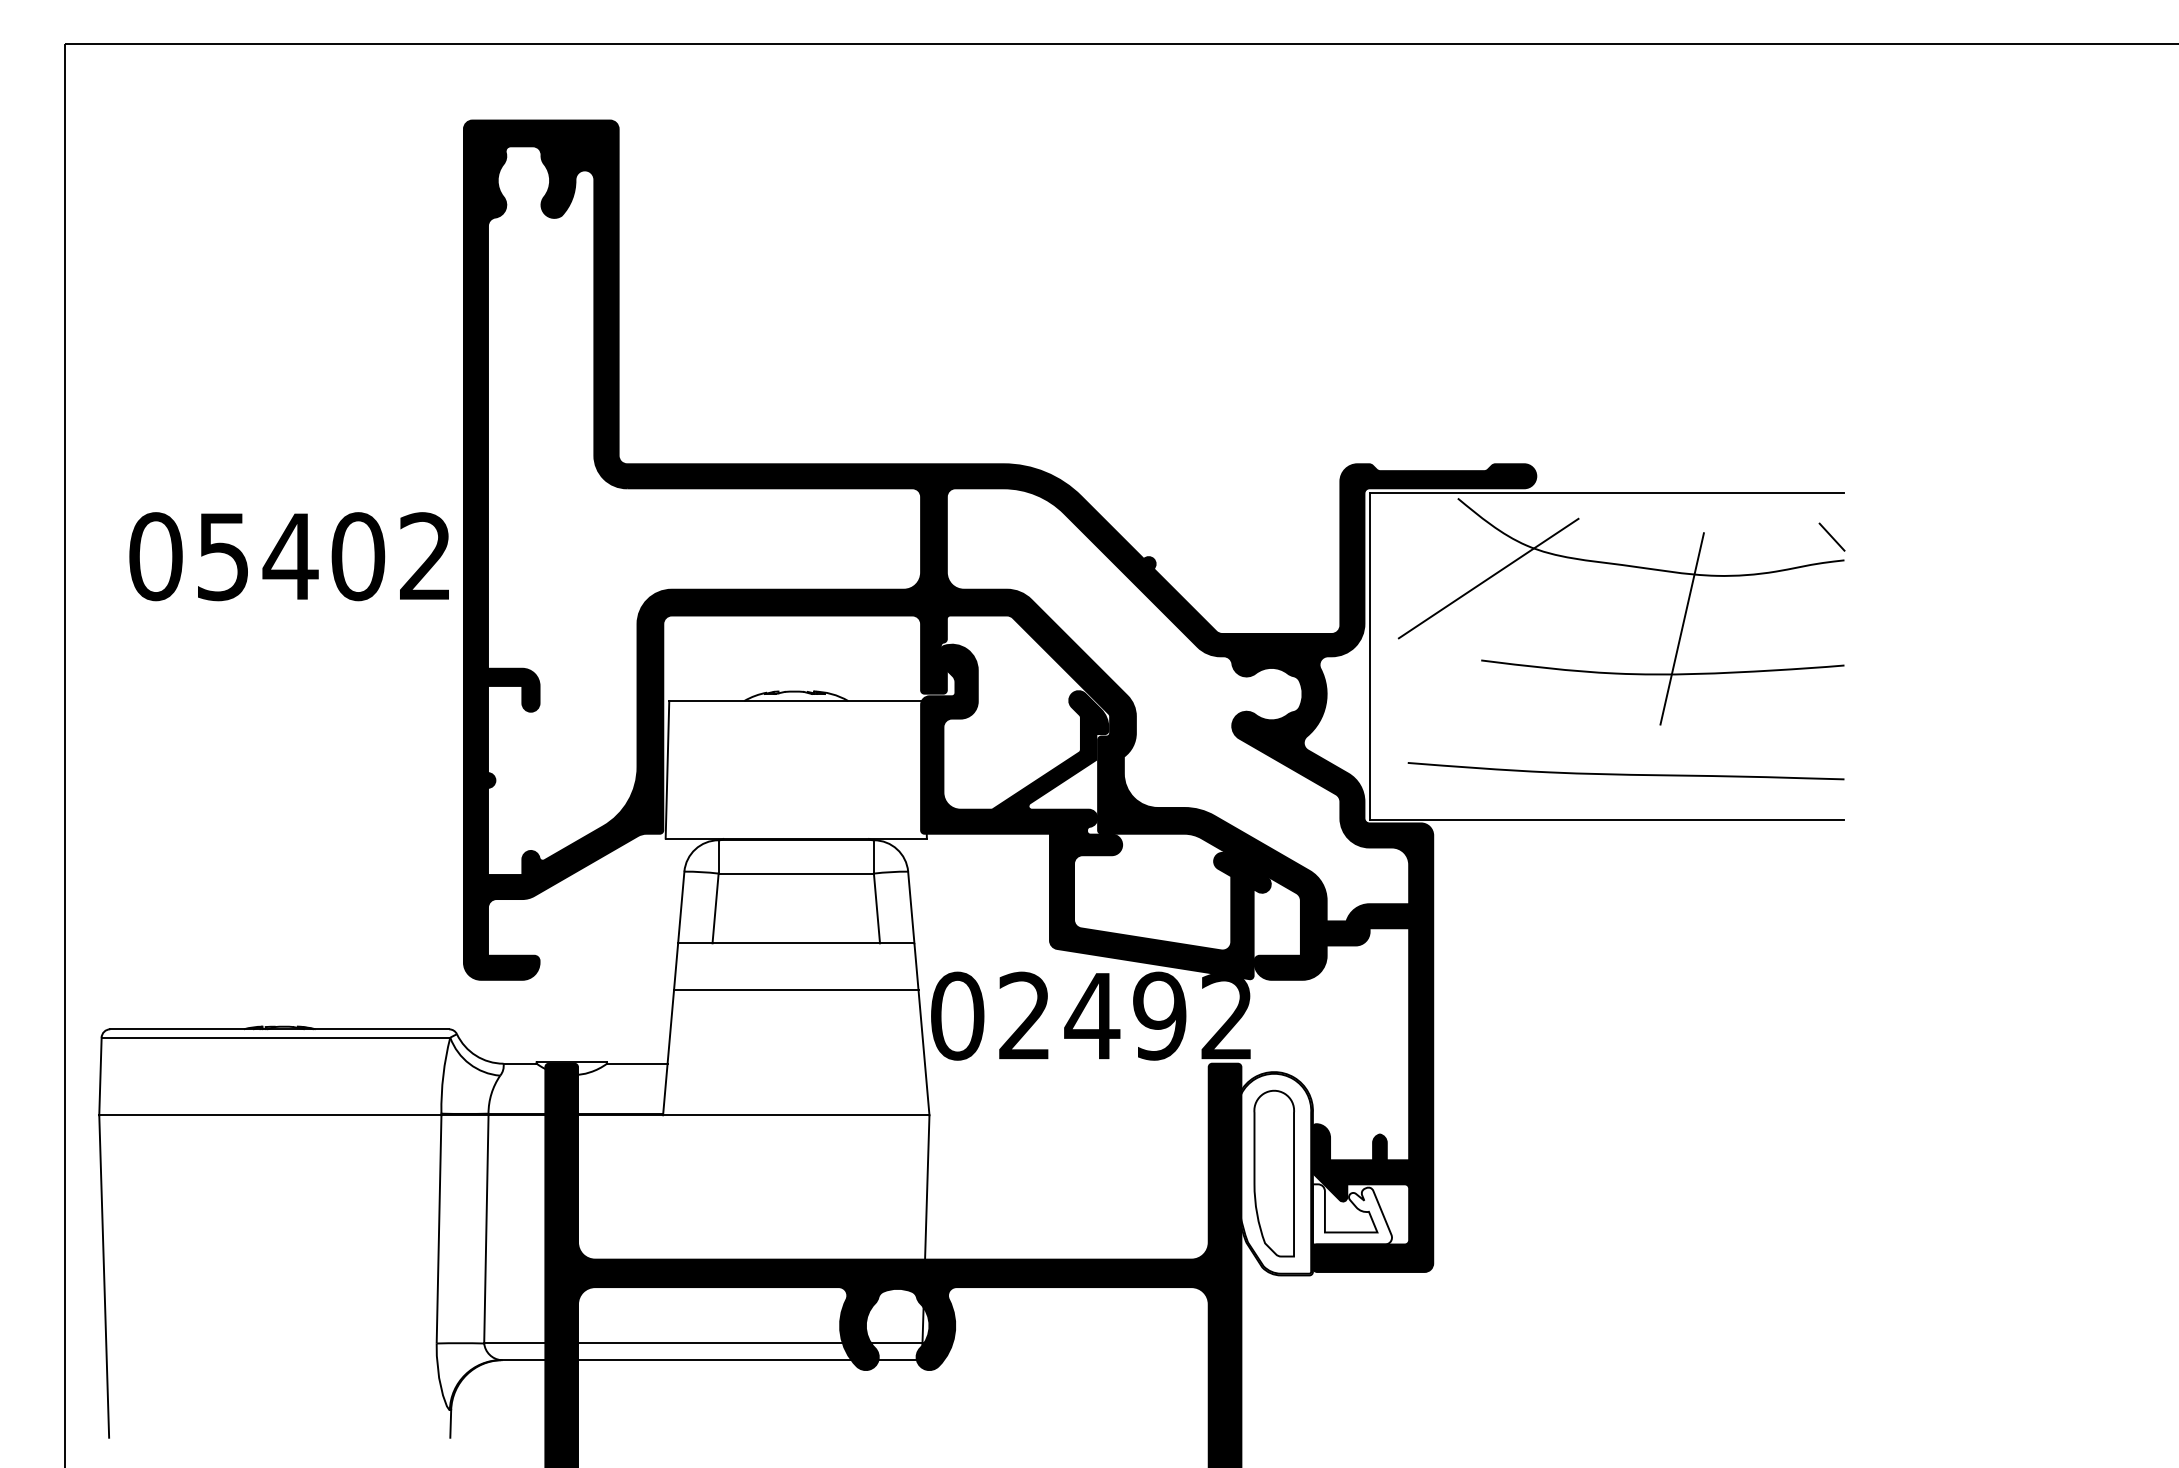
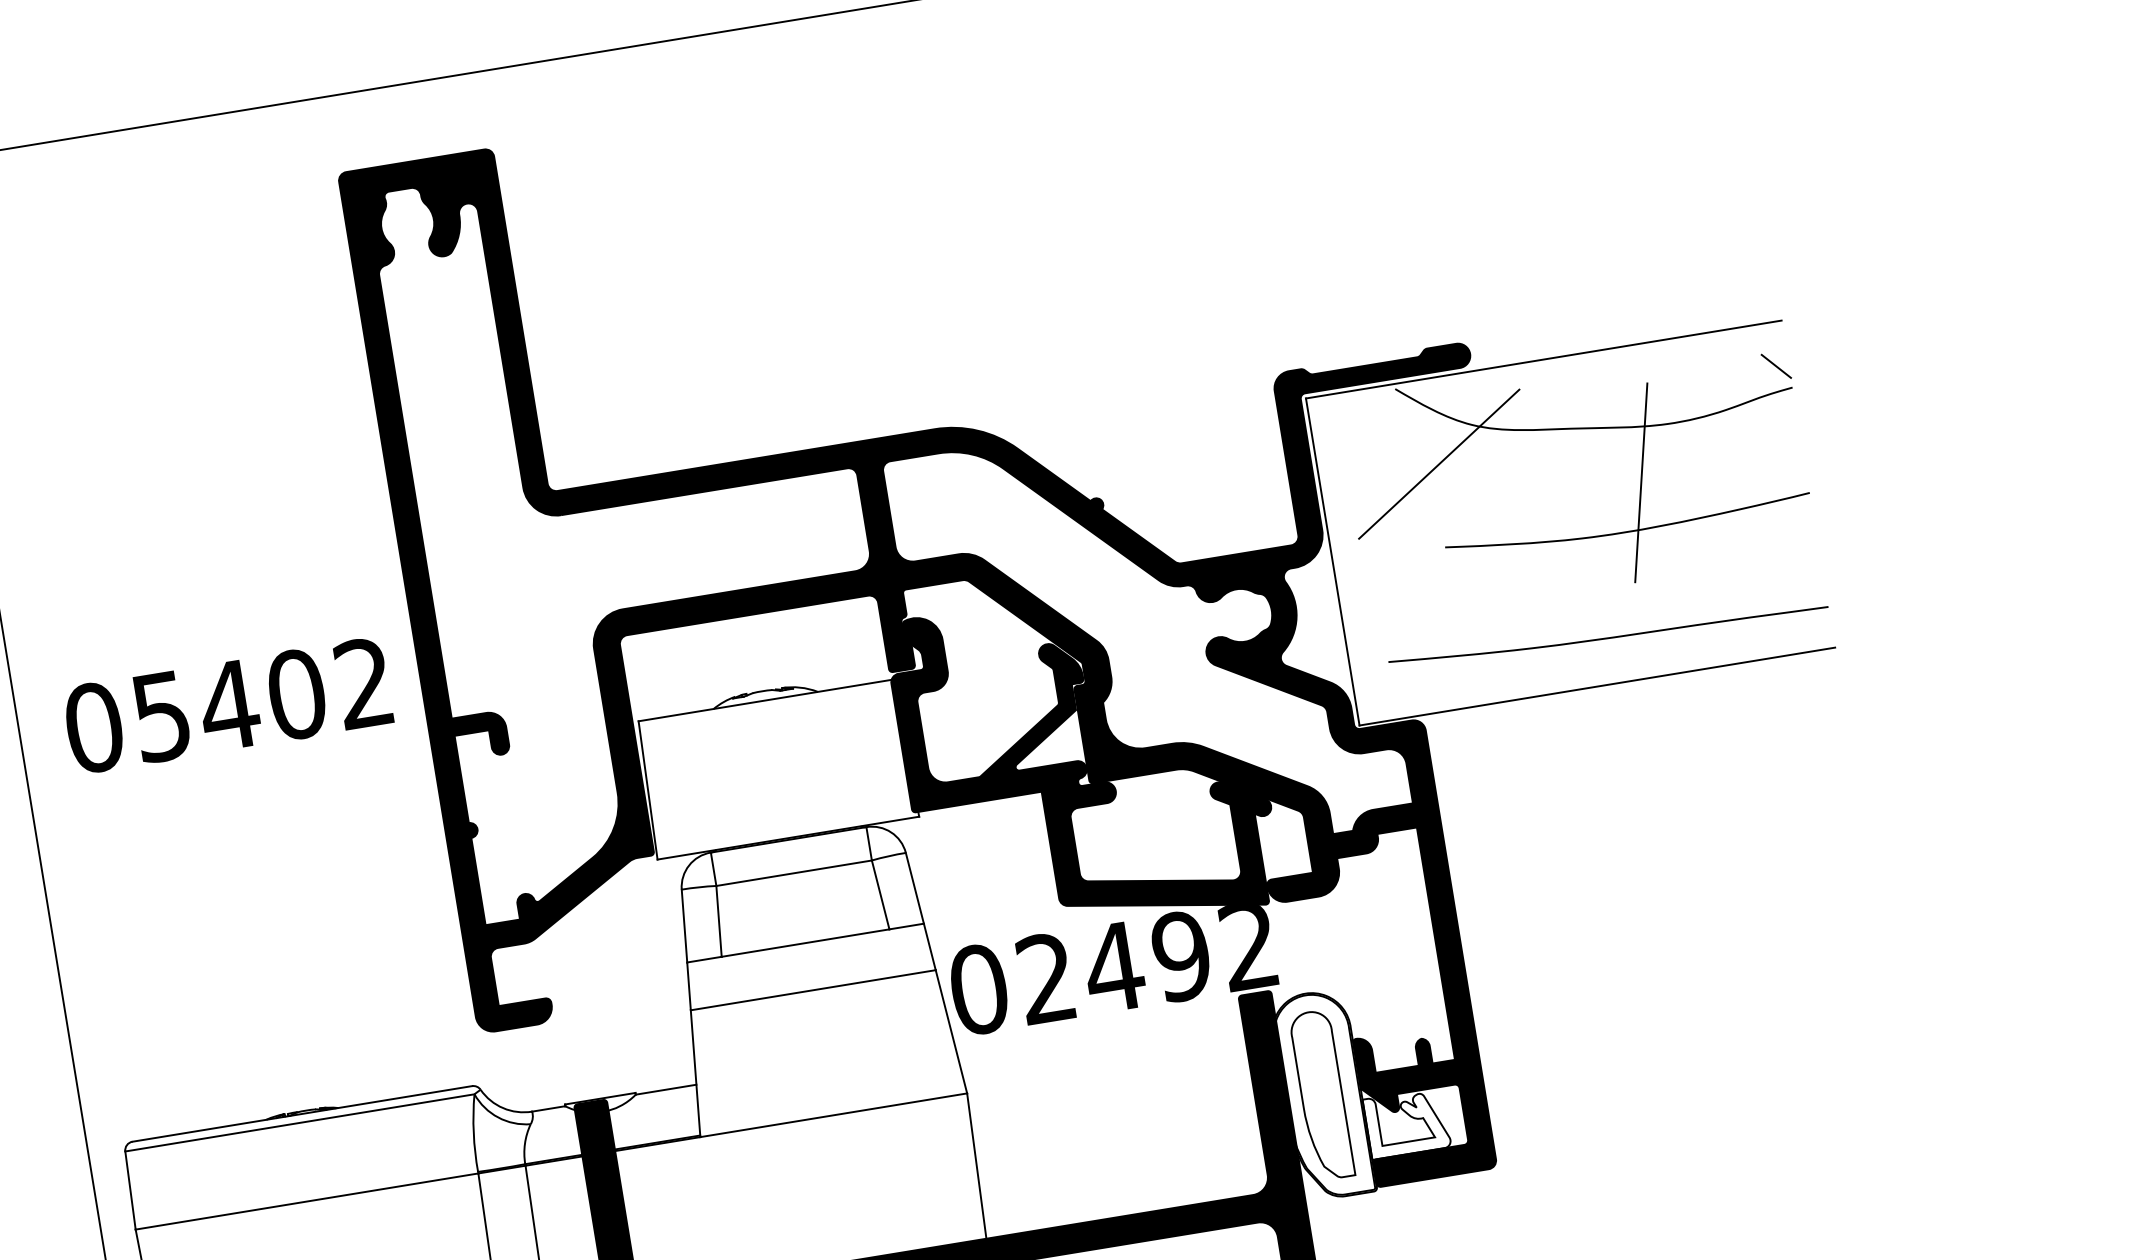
text: (288, 556) -> (227, 705), moved

